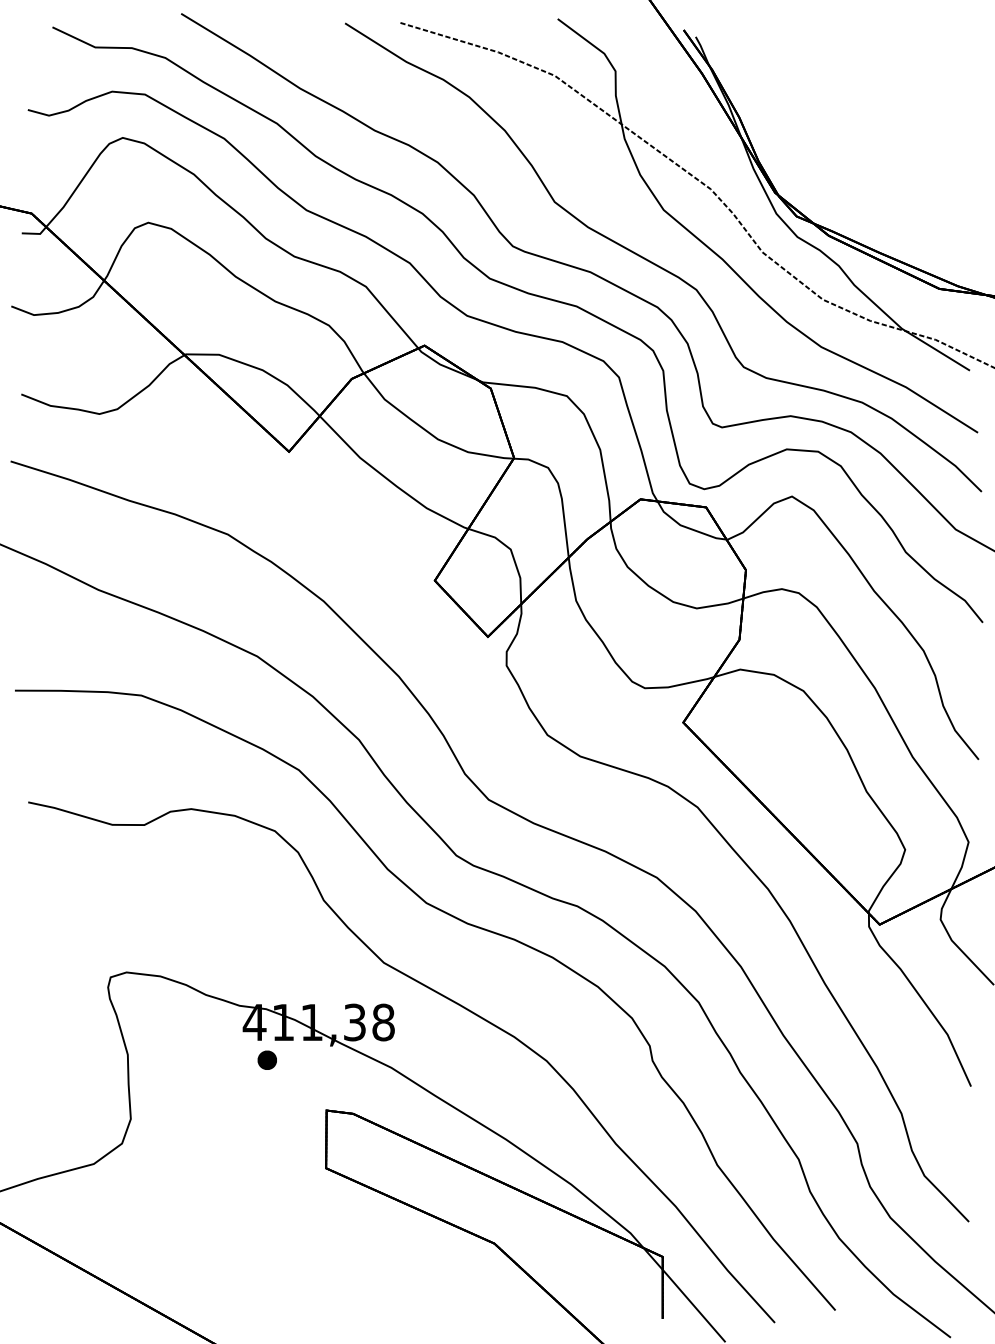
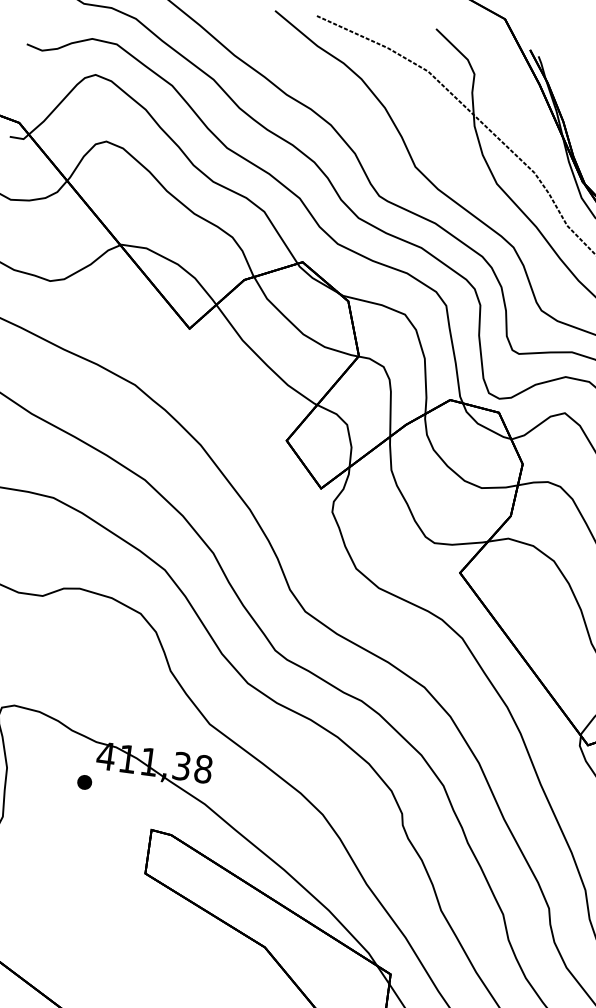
part: (266, 1059) -> (84, 781), moved

